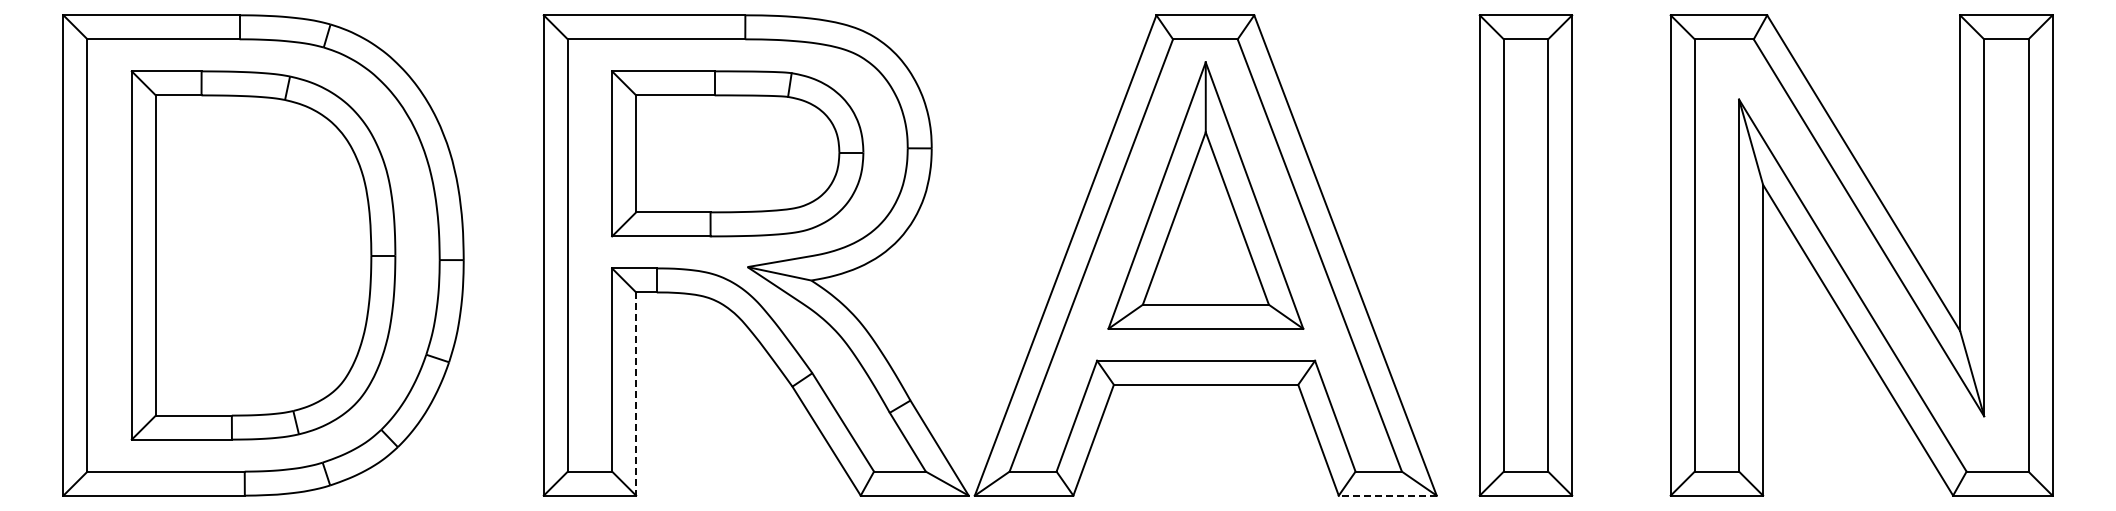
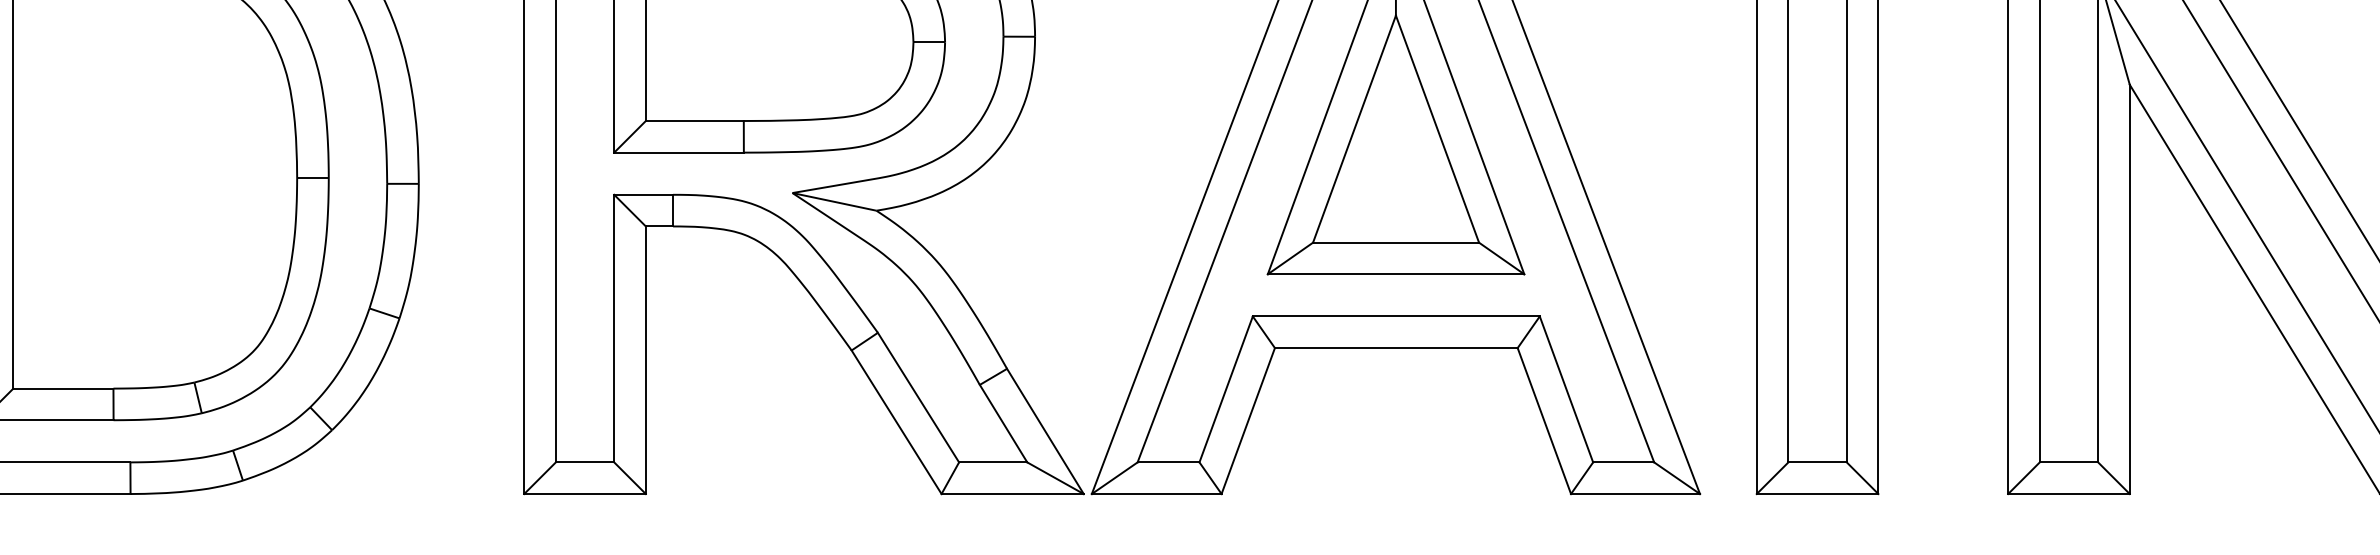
line: (636, 394) -> (646, 360), dashed -> solid
line: (1387, 495) -> (1635, 493), dashed -> solid

